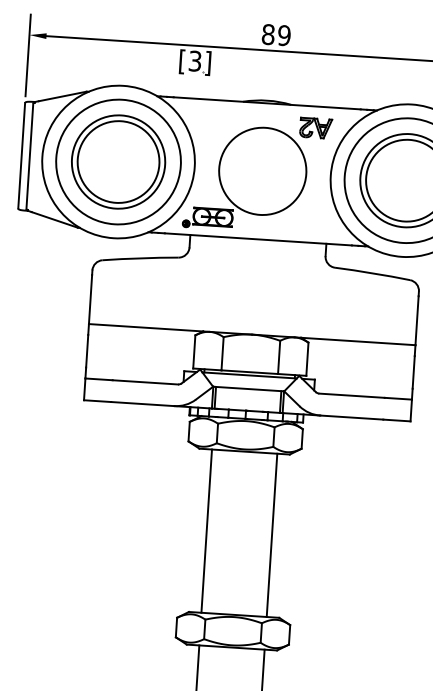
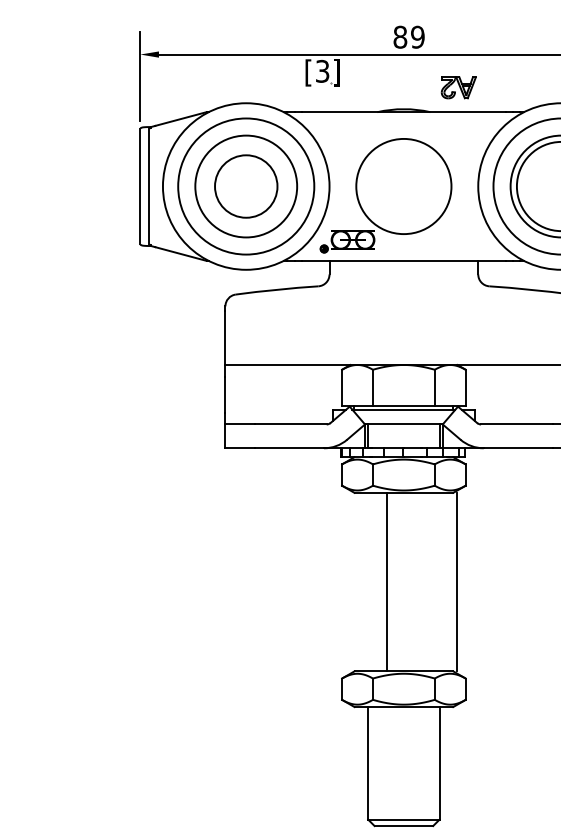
part: (315, 127) -> (458, 87), moved
circle: (117, 161) -> (245, 186), size x0.7
line: (207, 530) -> (387, 581), moved
line: (271, 534) -> (456, 581), moved

